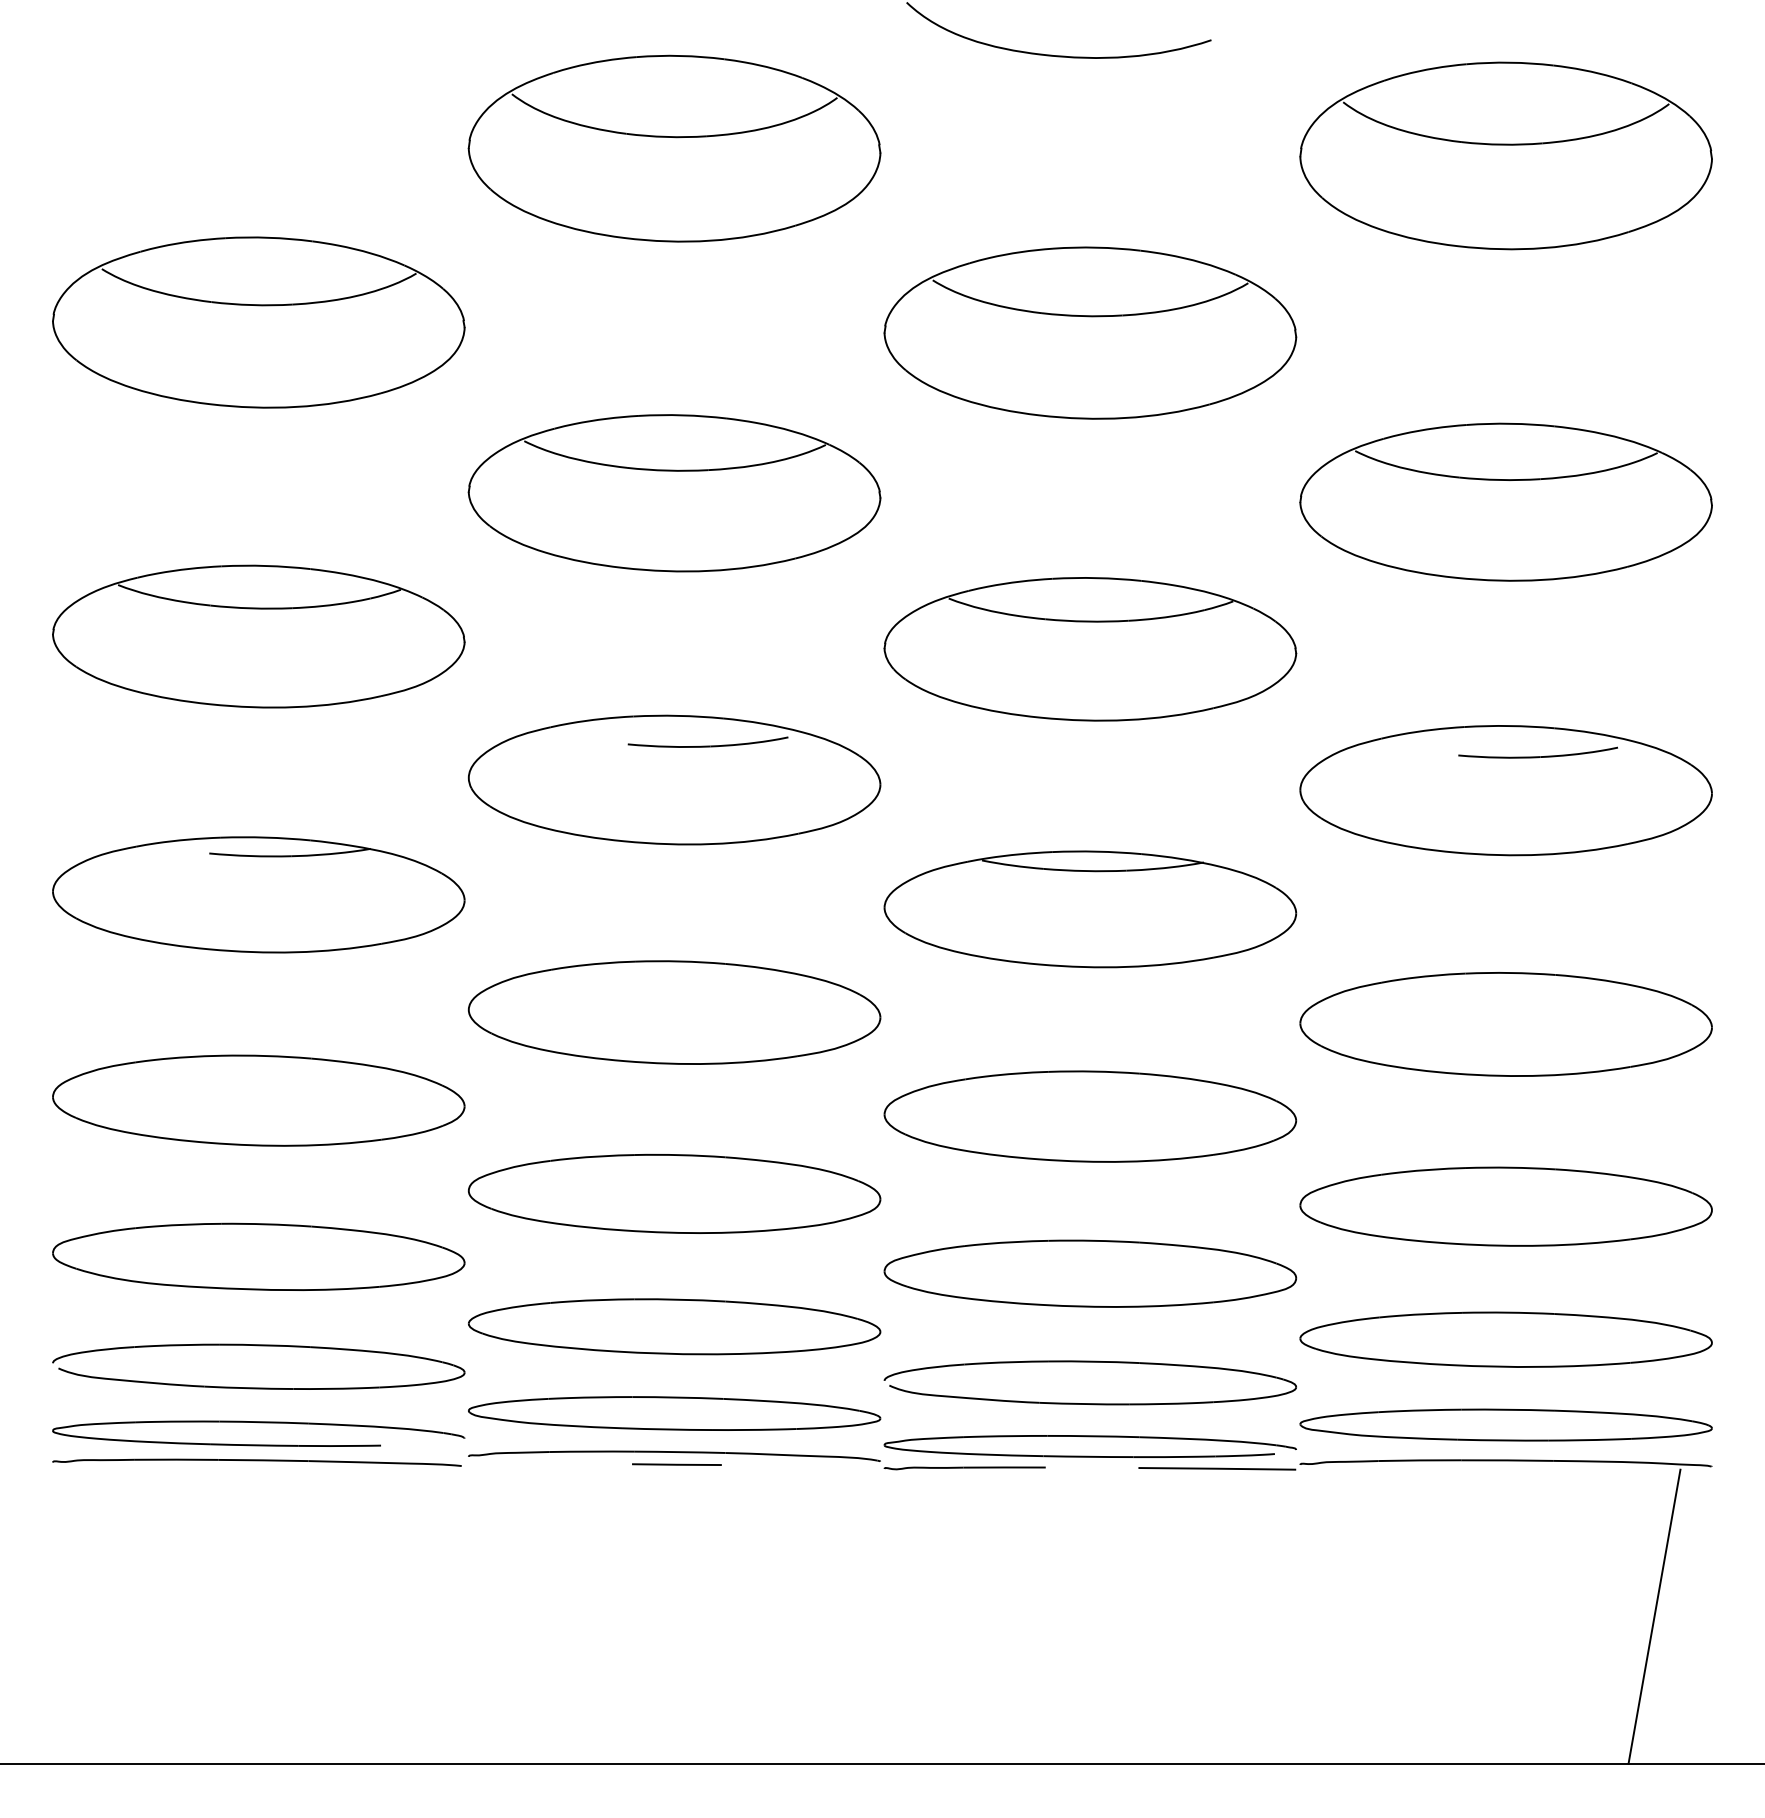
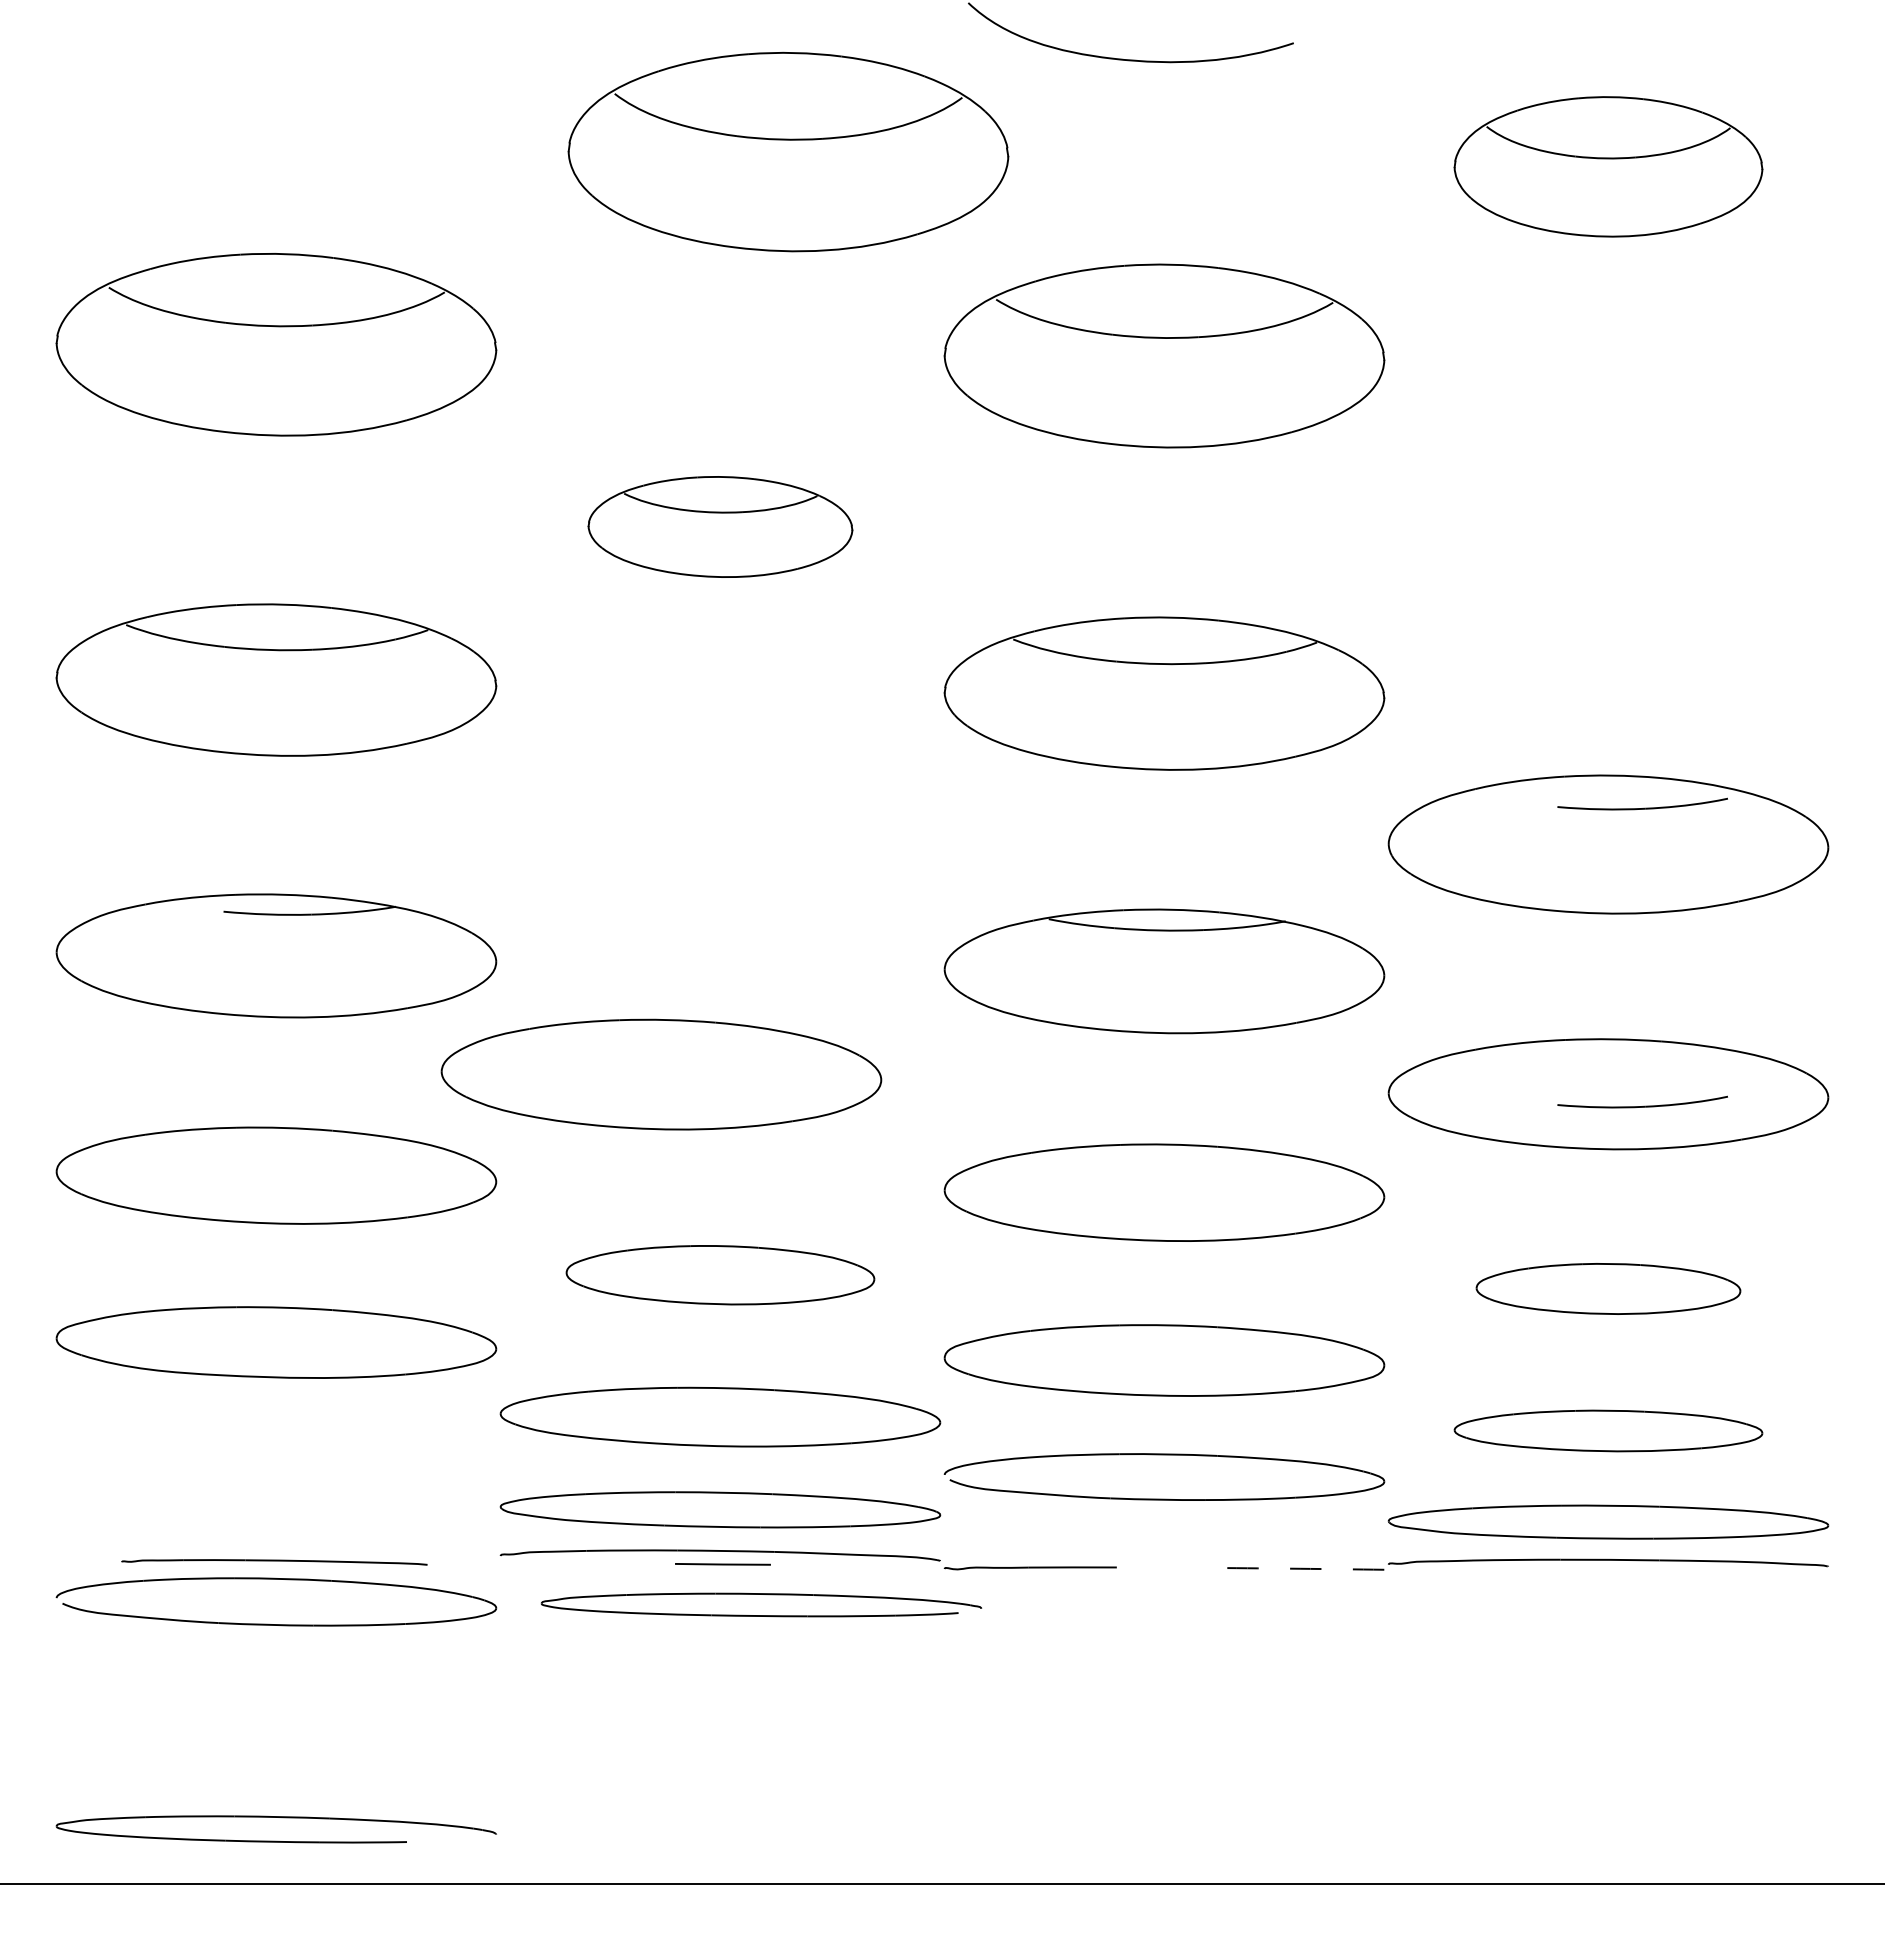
part: (674, 148) -> (788, 151), moved
part: (1506, 155) -> (1608, 166), size x0.7
part: (674, 492) -> (720, 526), size x0.6
part: (1506, 502) -> (1608, 536), removed
part: (674, 779) -> (720, 832), removed
part: (674, 1012) -> (661, 1074), moved
part: (1537, 1031) -> (1642, 1101), added
part: (674, 1193) -> (720, 1274), size x0.7
part: (1506, 1206) -> (1608, 1288), size x0.6
part: (1506, 1339) -> (1608, 1430), size x0.7
part: (258, 1345) -> (276, 1579), moved
part: (1090, 1436) -> (761, 1594), moved
part: (257, 1444) -> (275, 1840), moved
part: (256, 1462) -> (274, 1562), size x0.7
arc: (1217, 1468) -> (1300, 1568), solid -> dashed
line: (1654, 1616) -> (1766, 1726), removed

